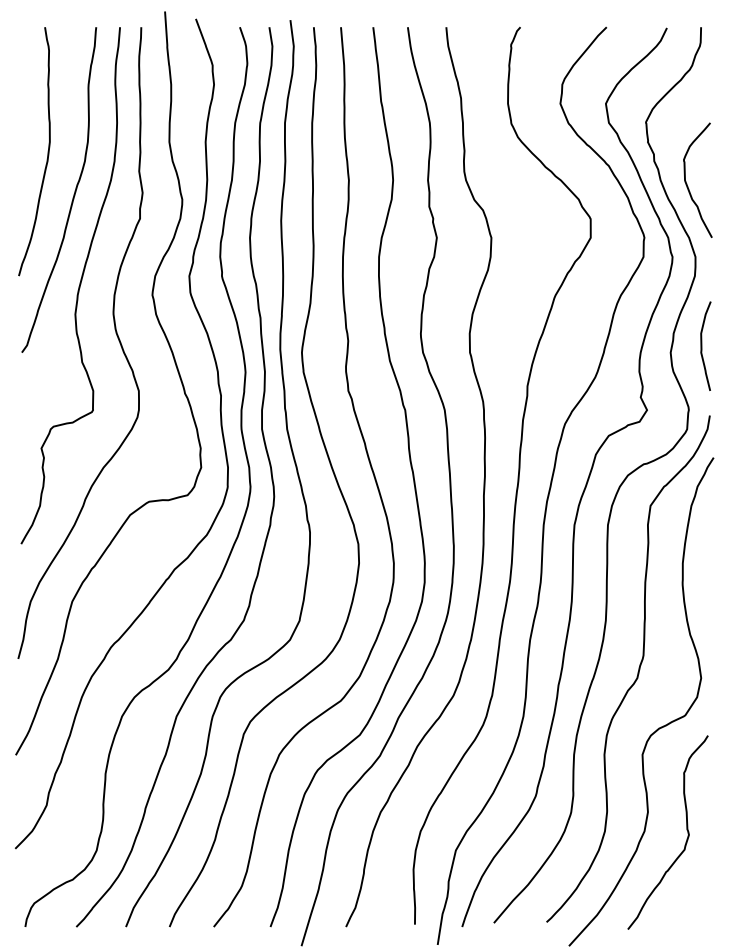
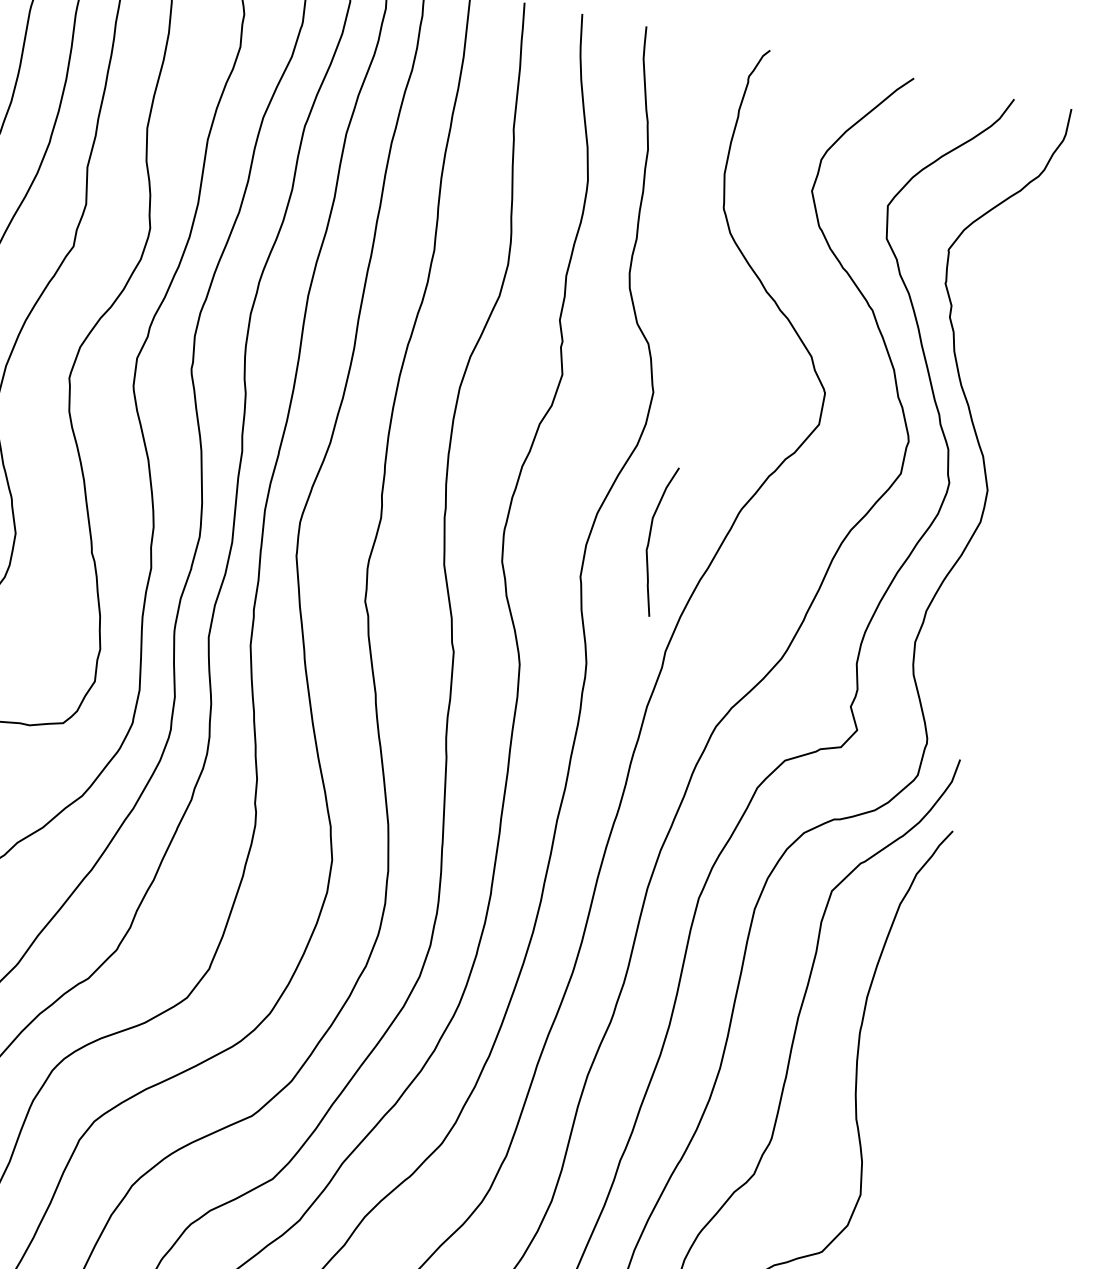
curve: (687, 183) -> (998, 365), removed
curve: (702, 345) -> (651, 538), moved

